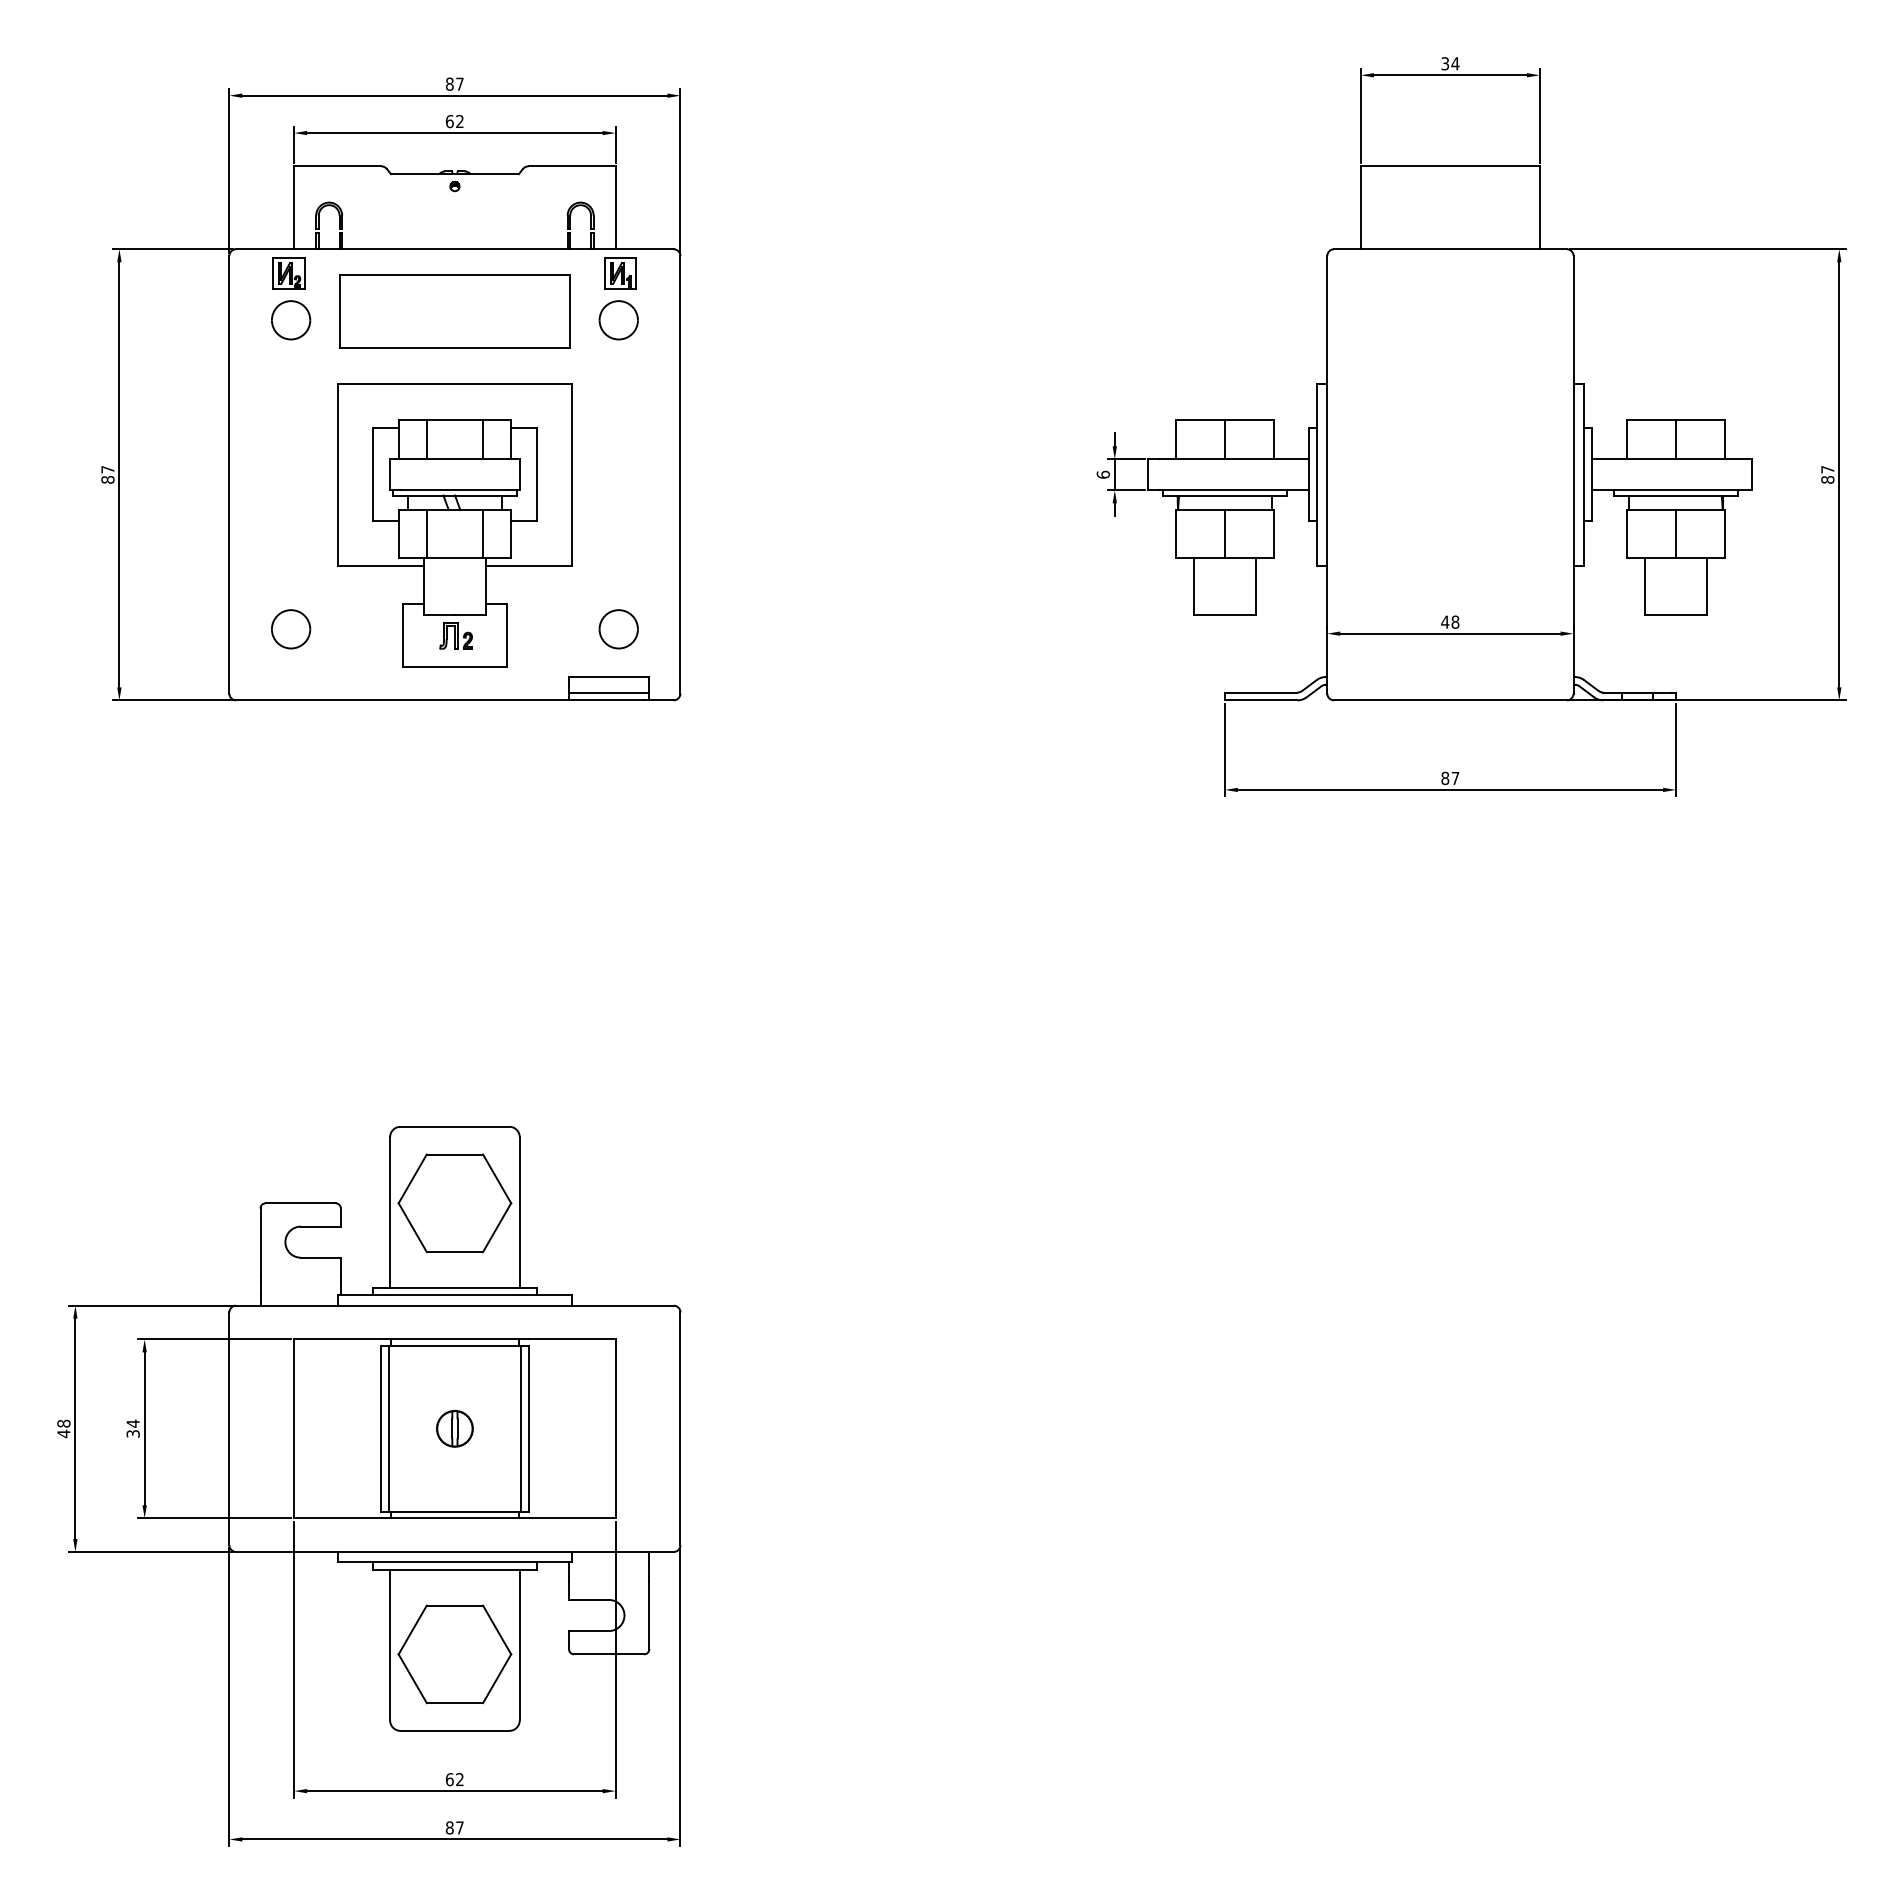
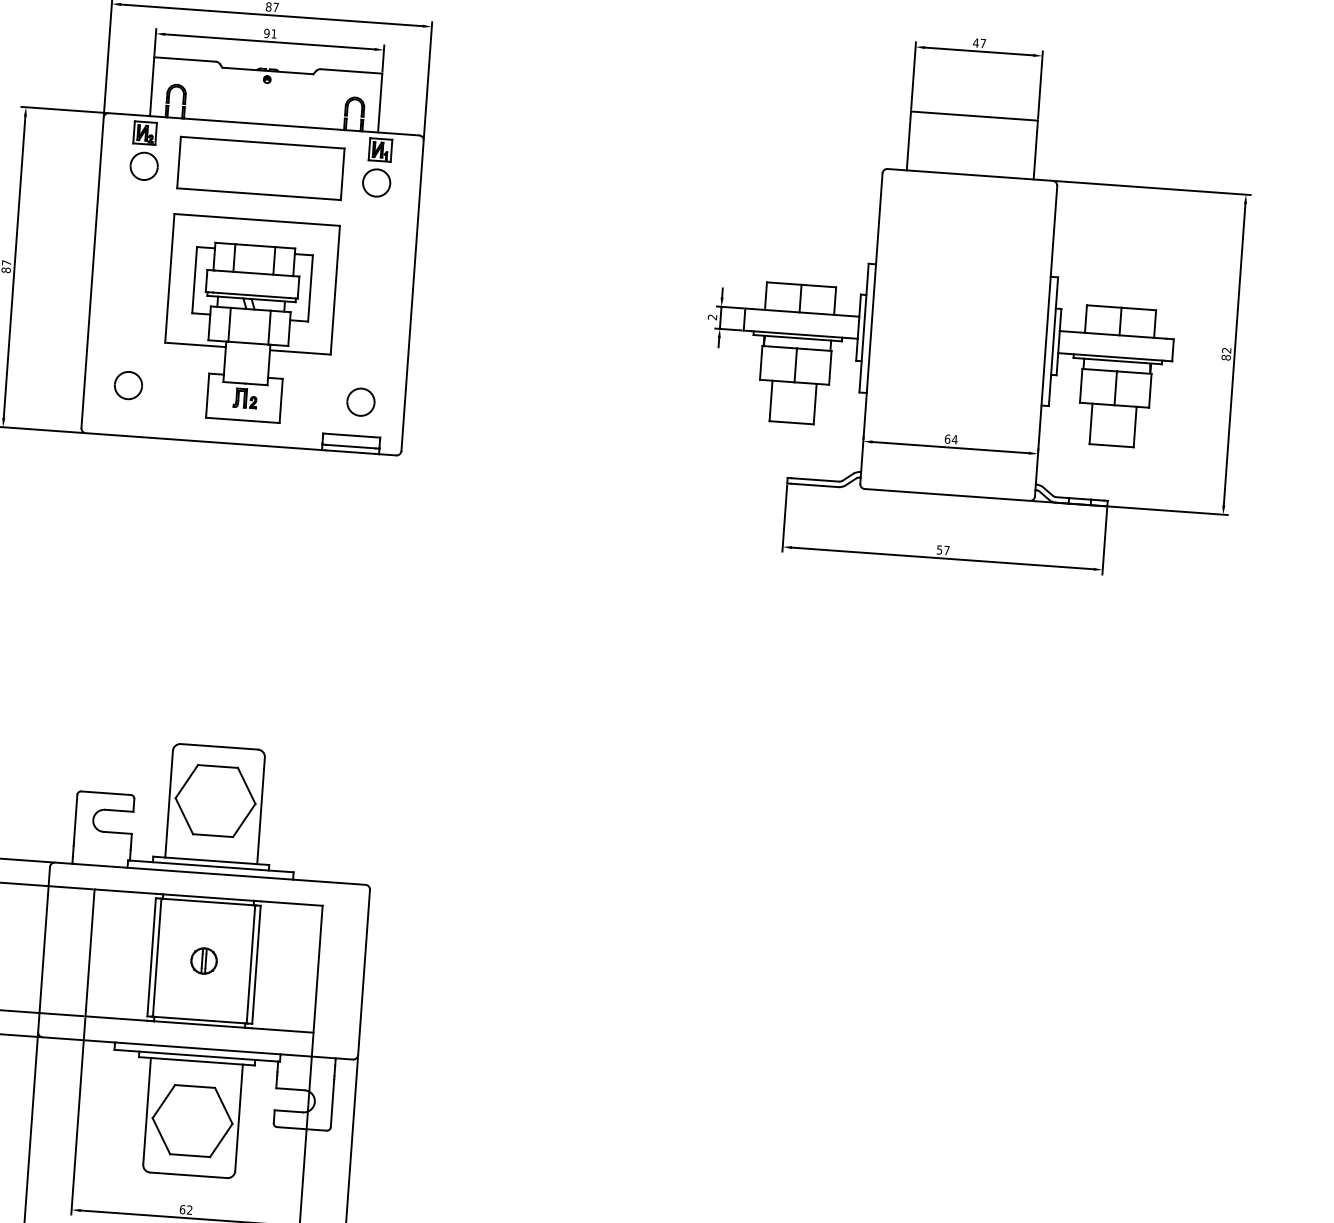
text: (1450, 63) -> (979, 43), 34 -> 47
text: (454, 121) -> (270, 33), 62 -> 91
text: (1827, 469) -> (1226, 350), 87 -> 82
text: (1102, 474) -> (711, 317), 6 -> 2
text: (1450, 621) -> (951, 438), 48 -> 64
text: (1445, 777) -> (939, 549), 87 -> 57

